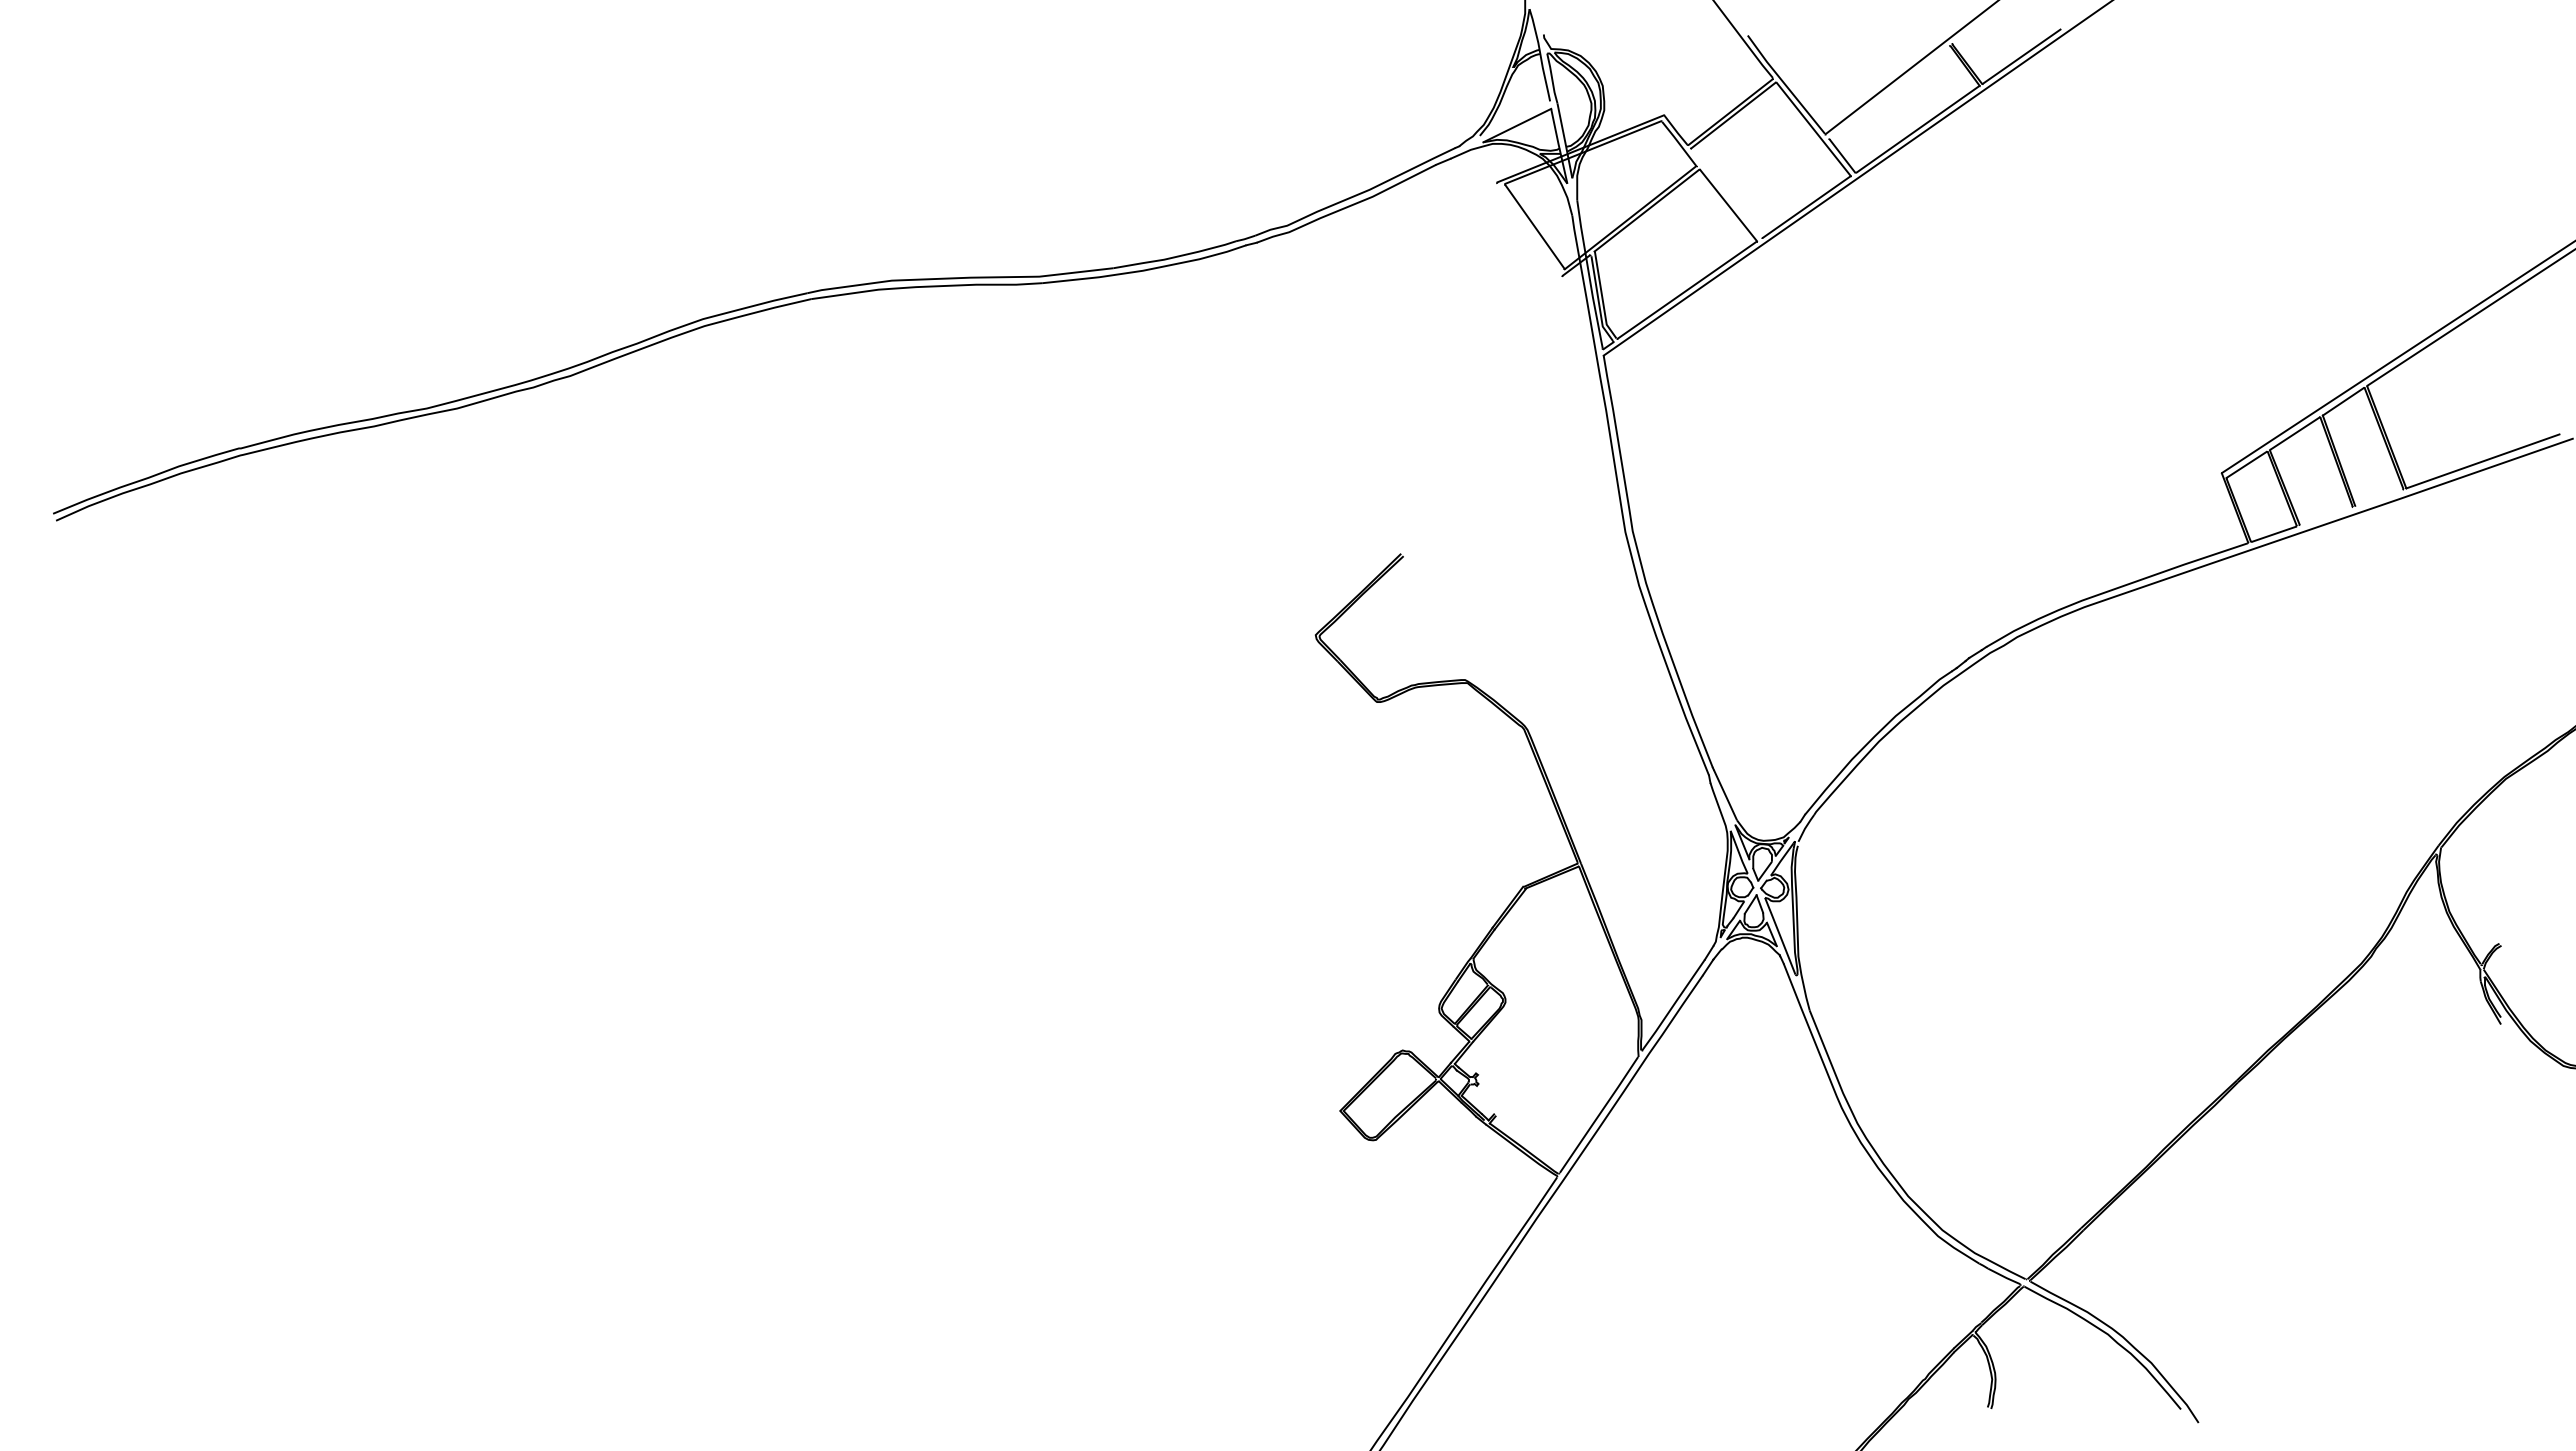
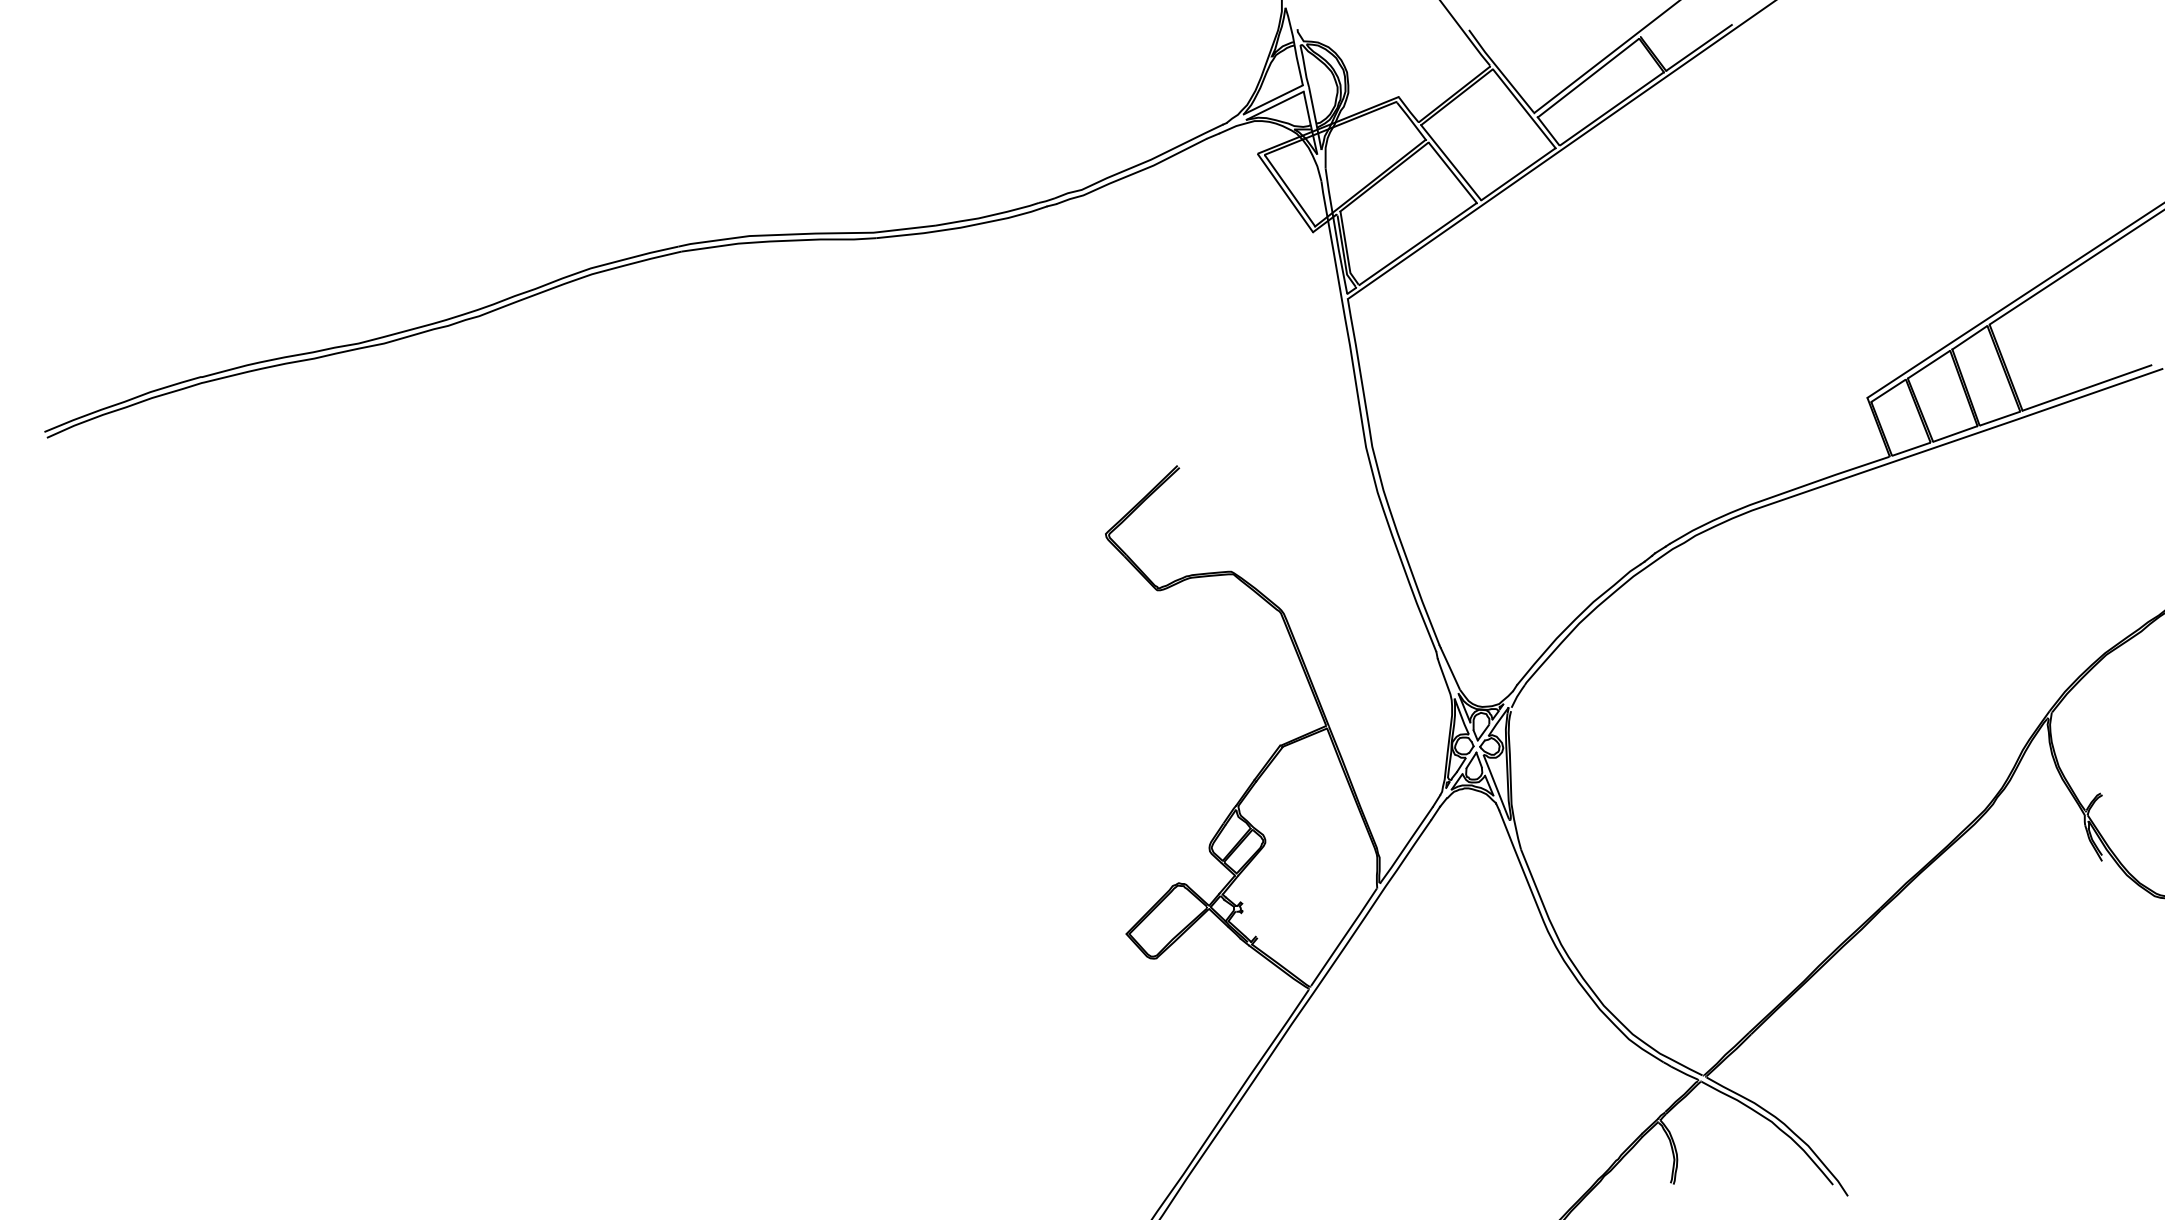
line: (1889, 92) -> (1588, 77), added
line: (1514, 118) -> (1272, 99), added
line: (1726, 193) -> (1451, 162), added
line: (1529, 229) -> (1285, 193), added
line: (2379, 497) -> (2000, 418), added
line: (2325, 516) -> (1954, 434), added

